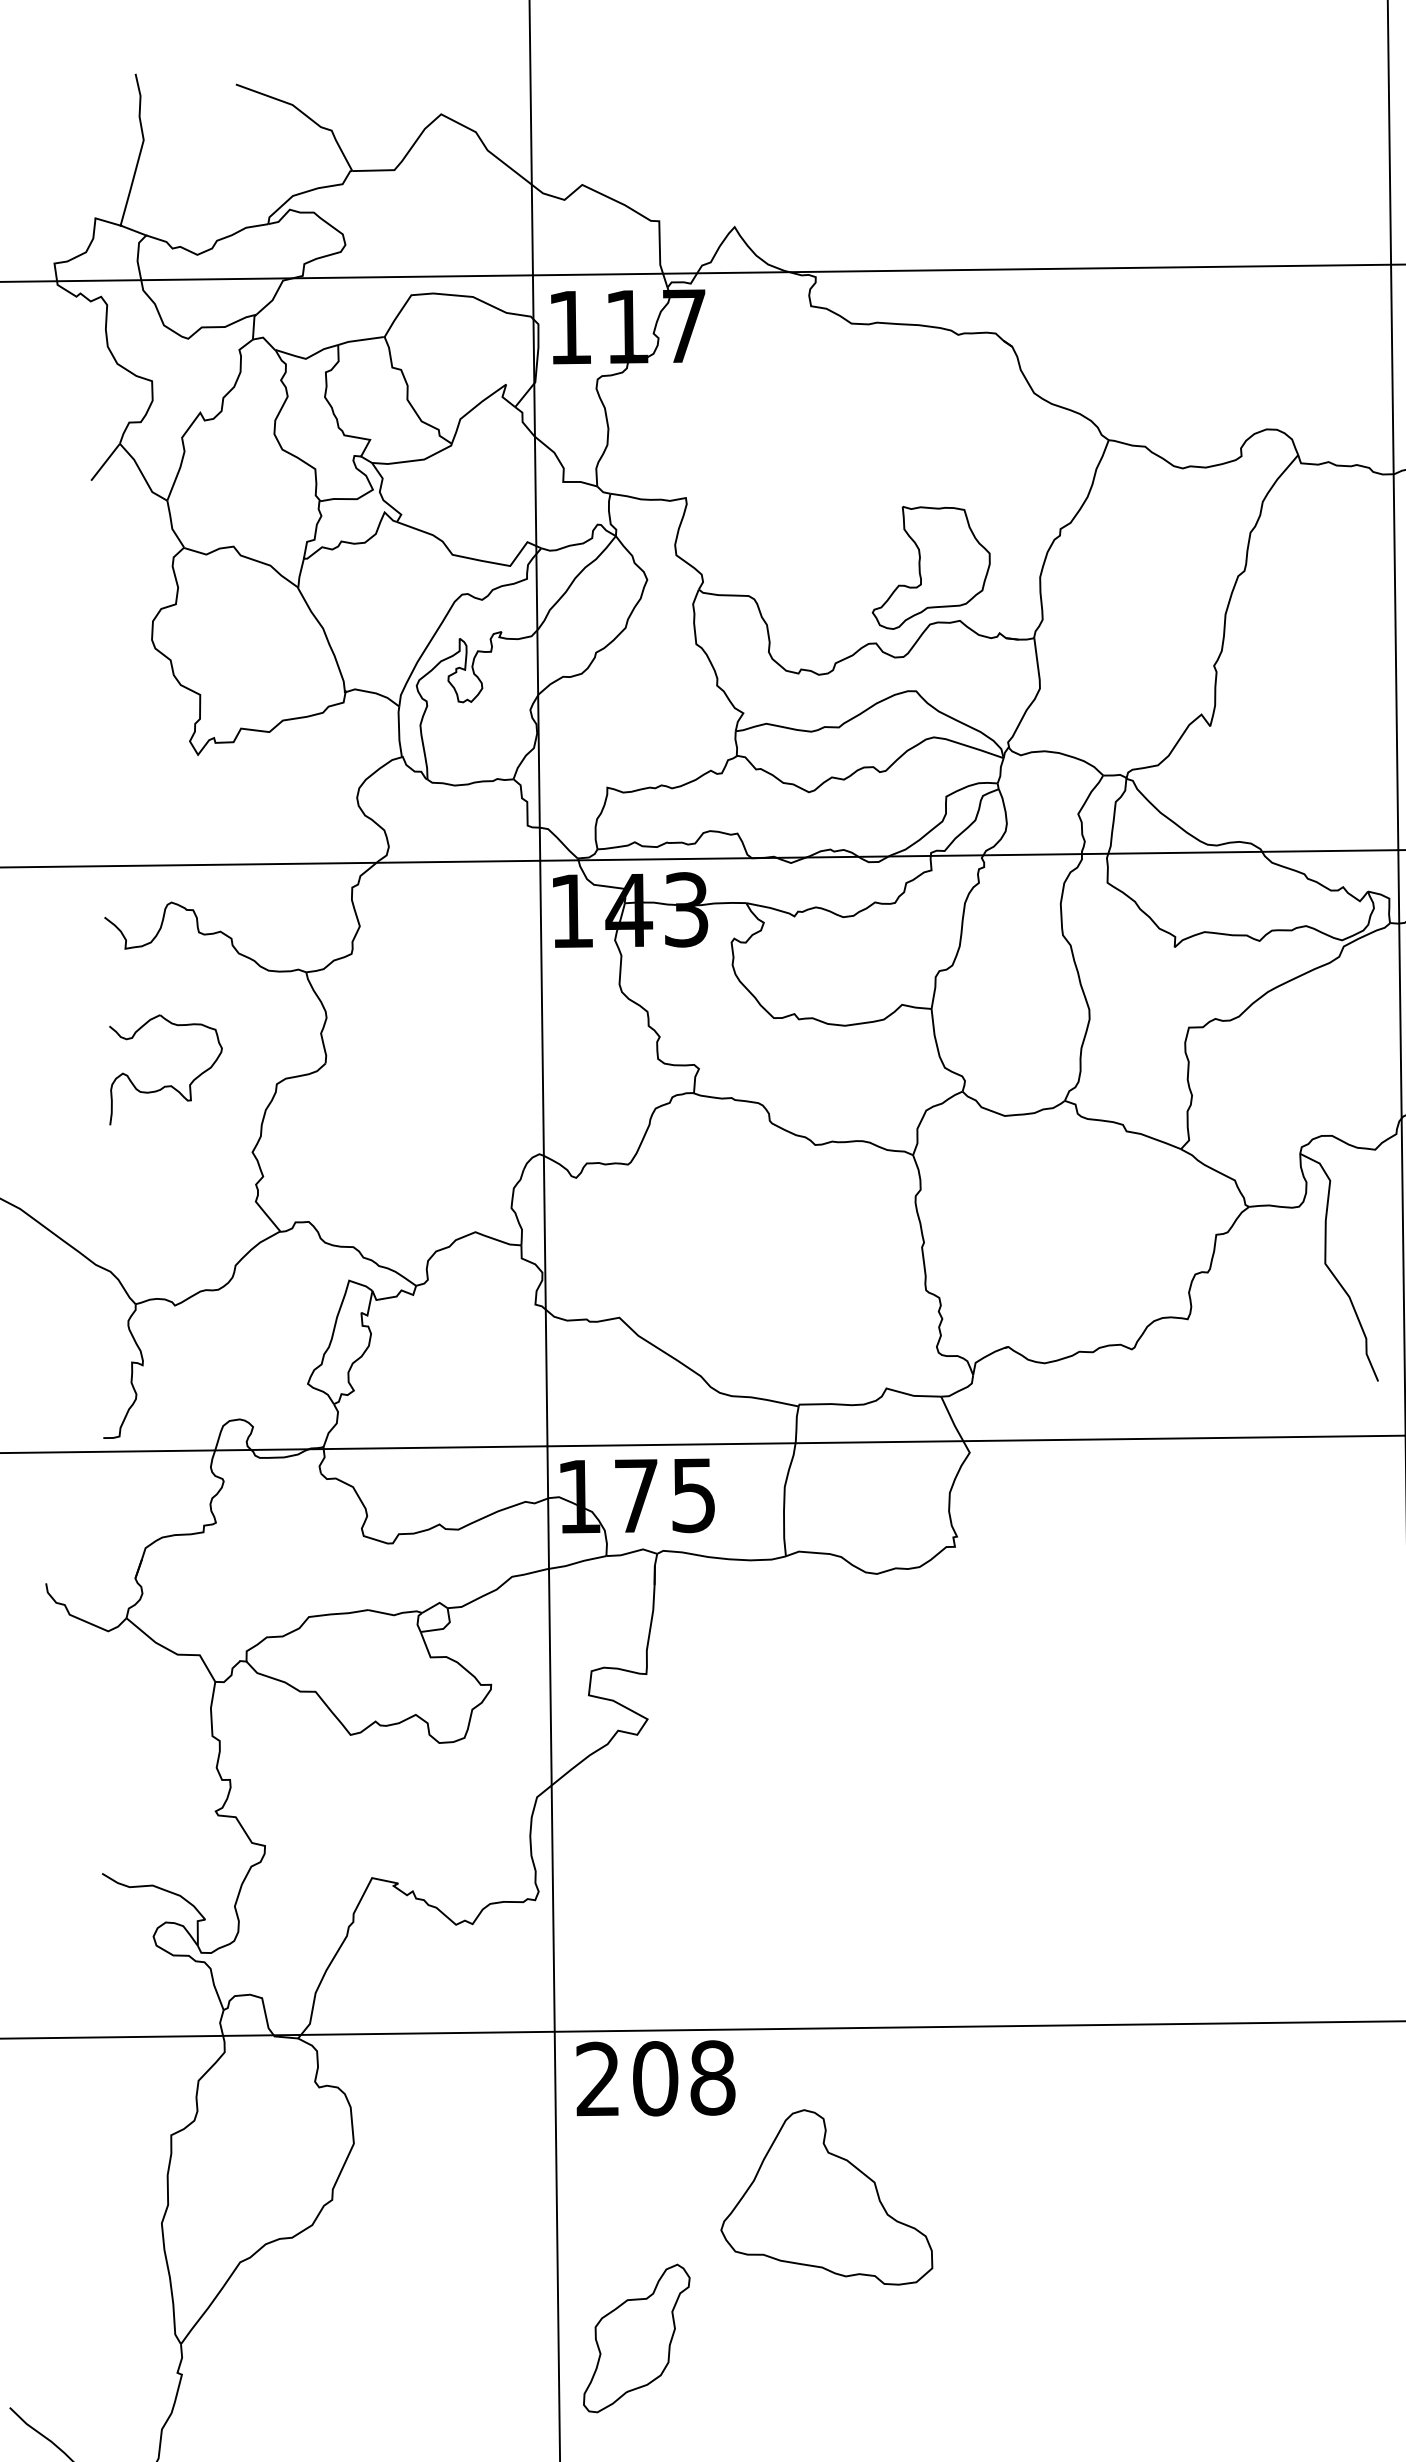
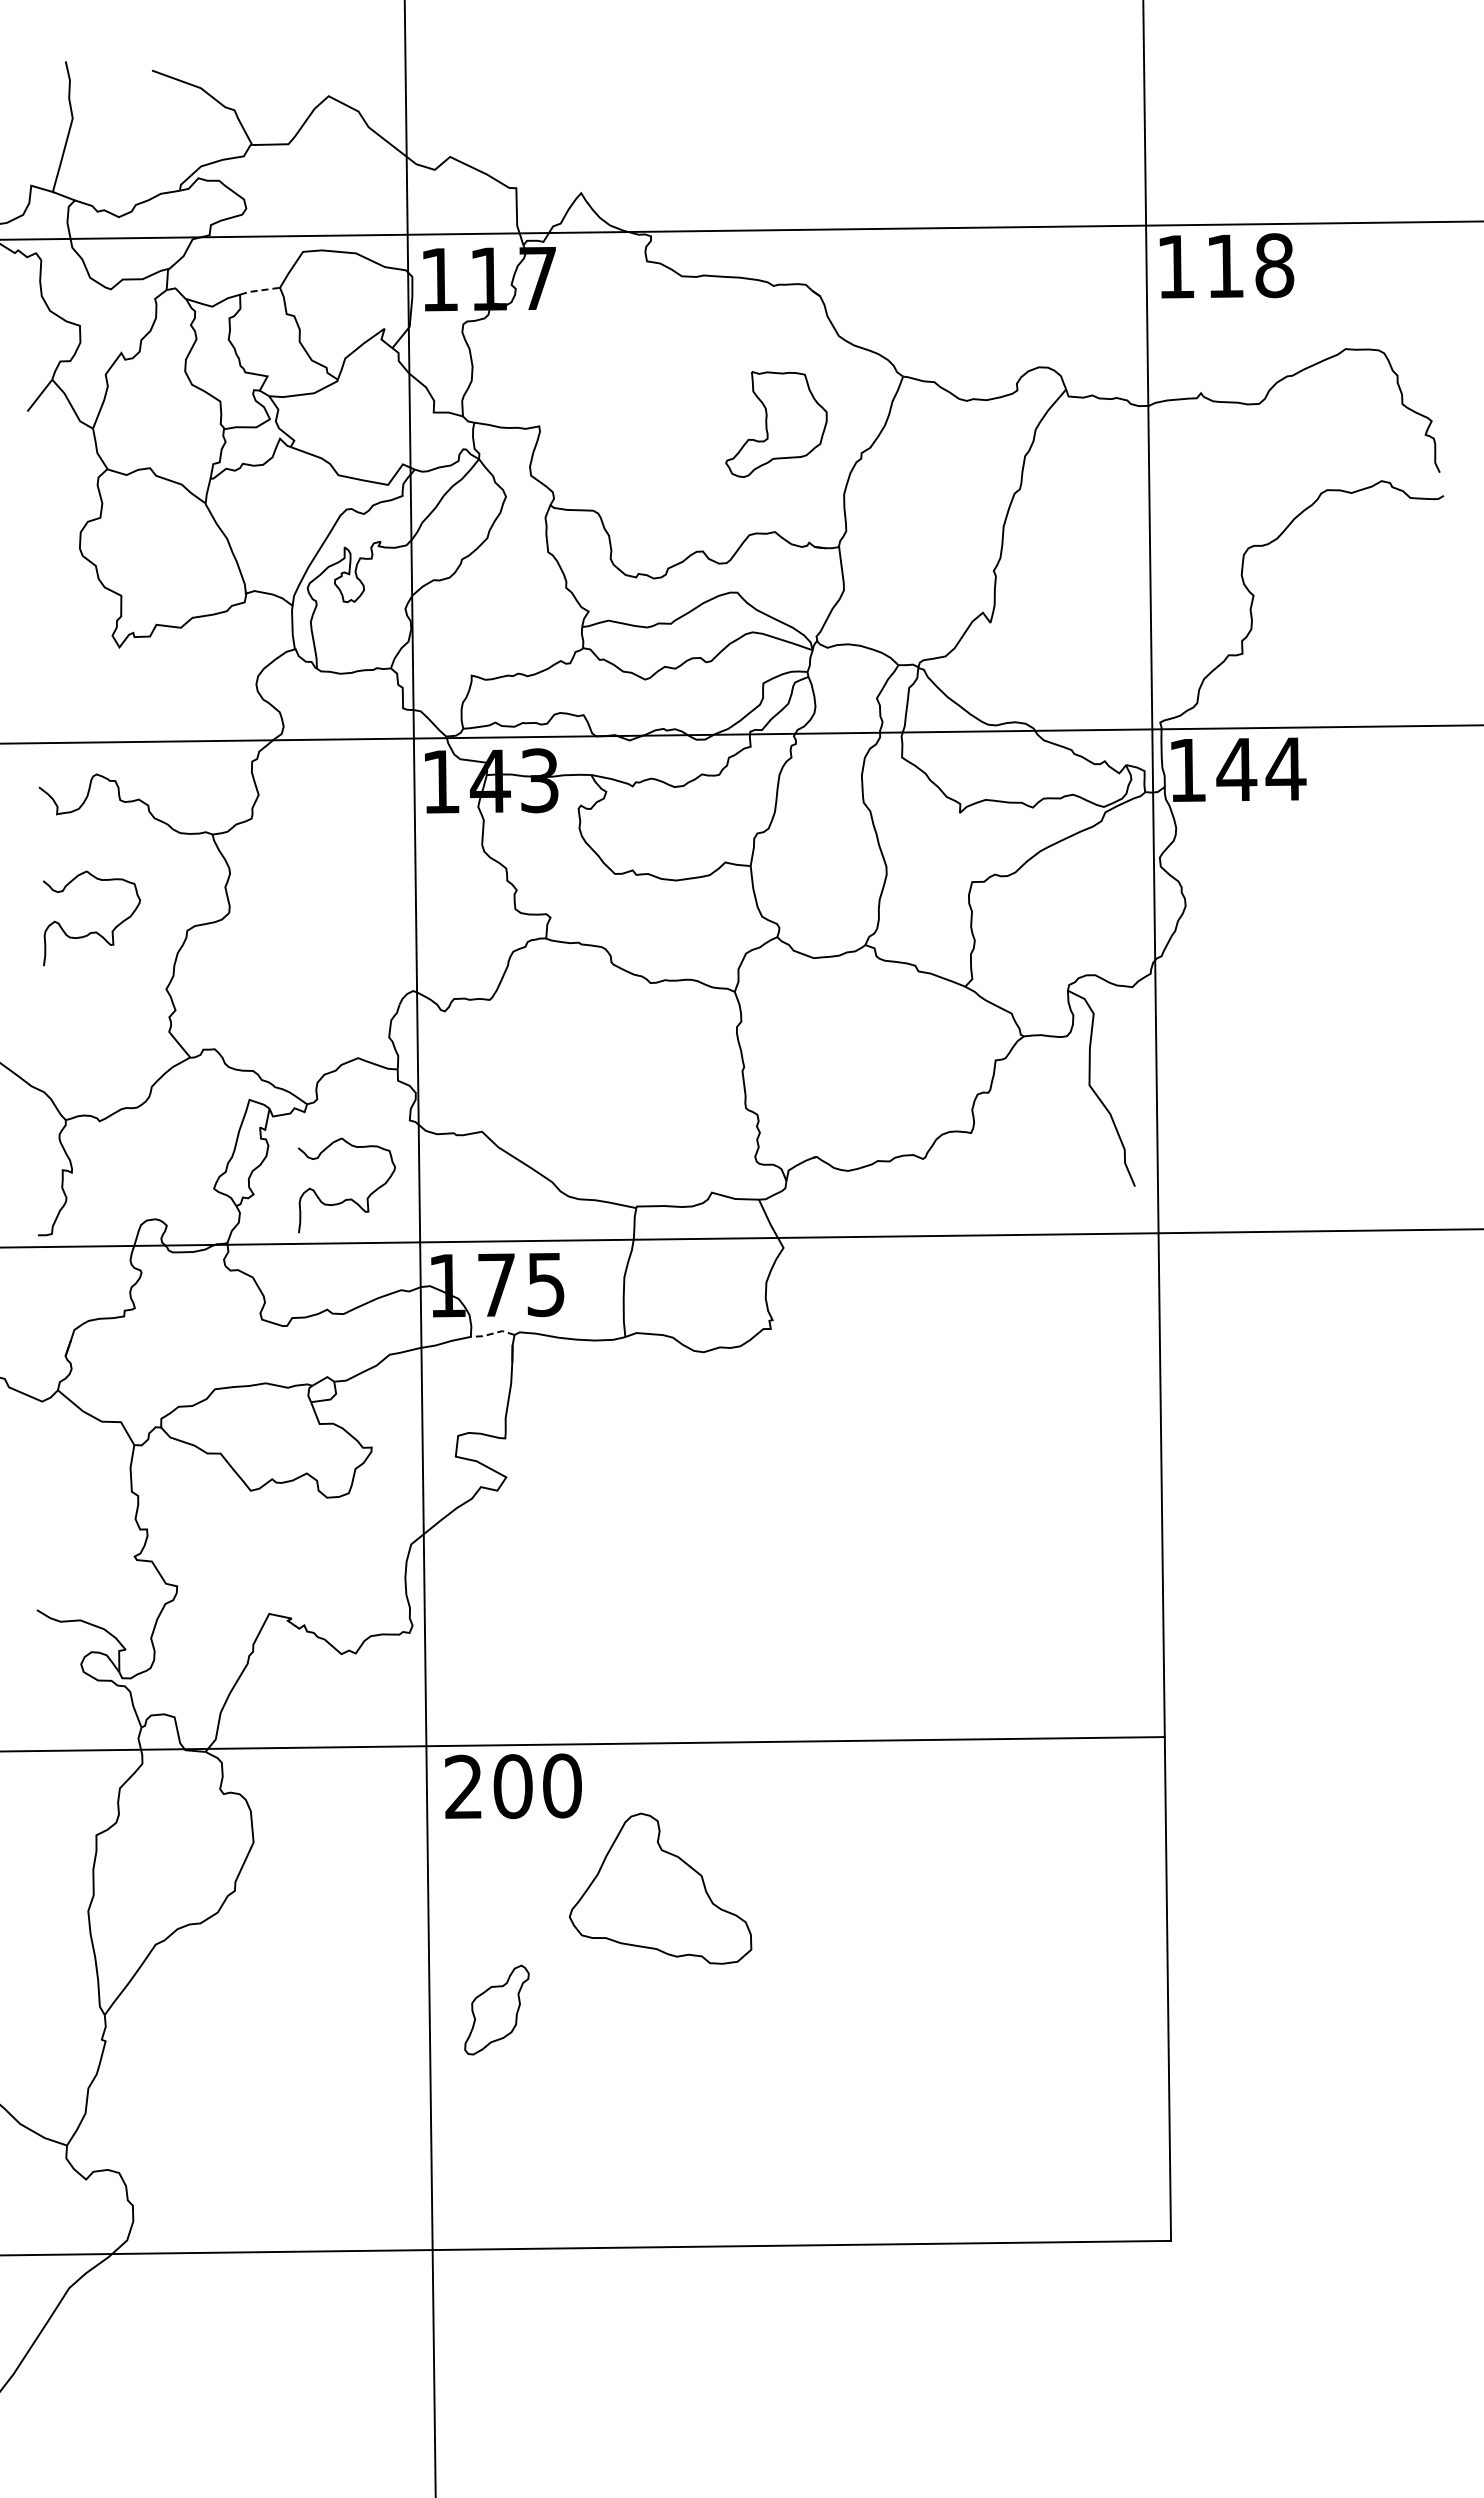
line: (359, 340) -> (258, 290), solid -> dashed
part: (931, 567) -> (776, 424), moved
part: (463, 1395) -> (347, 1198), added
line: (631, 1552) -> (492, 1333), solid -> dashed
text: (712, 2077) -> (562, 1785), 208 -> 200
part: (636, 2337) -> (496, 2009), size x0.7

